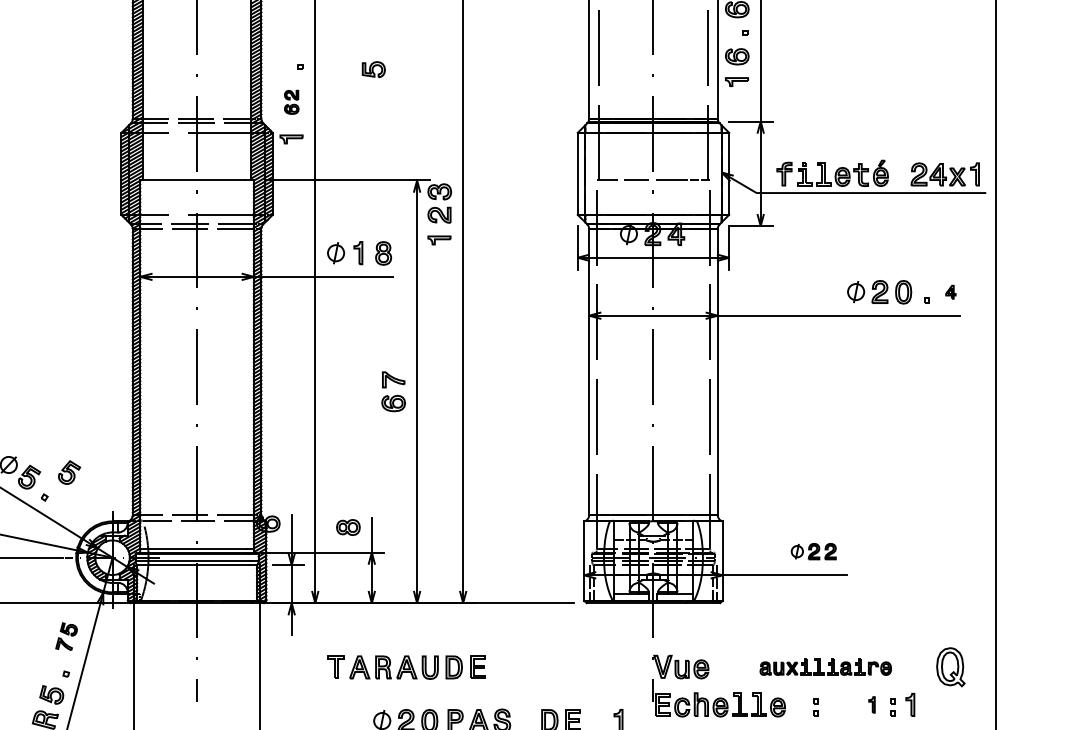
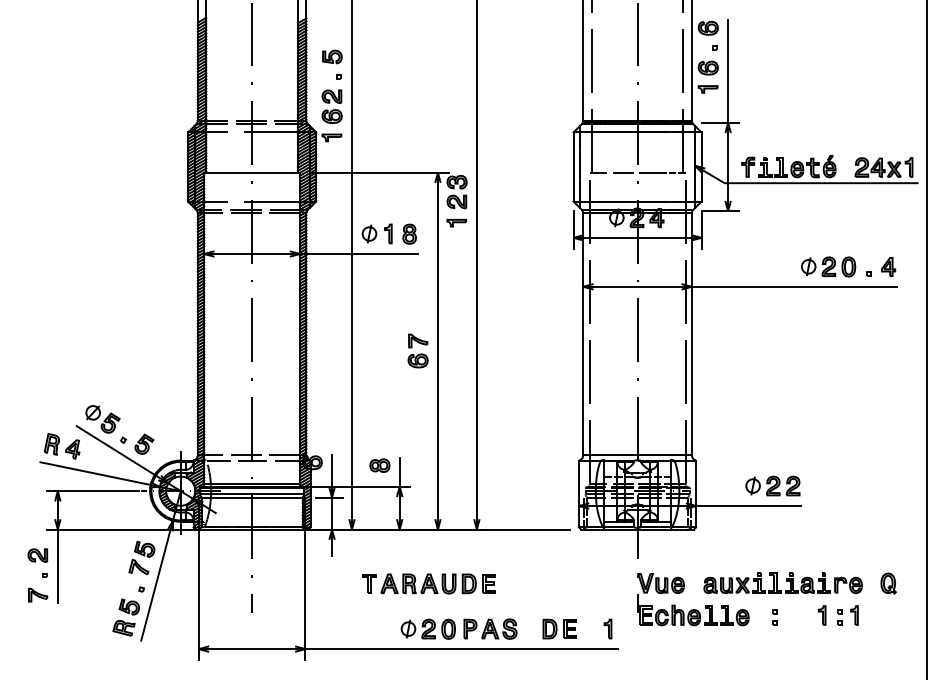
part: (373, 69) -> (332, 56), moved
part: (291, 102) -> (331, 106), size x1.67
part: (950, 291) -> (888, 266), size x1.67
part: (69, 471) -> (144, 443), moved
part: (813, 550) -> (772, 485), size x1.43
part: (66, 636) -> (141, 557), size x1.43
part: (825, 667) -> (782, 583), size x1.43
part: (950, 667) -> (888, 583), size x0.62
part: (871, 704) -> (821, 615), size x1.43

